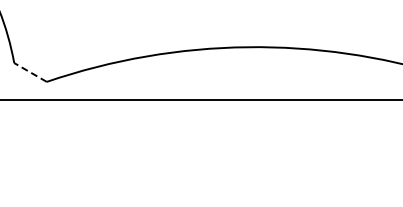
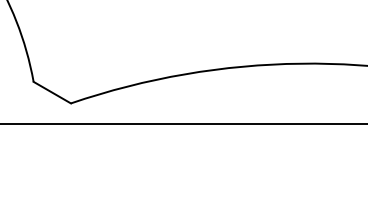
line: (30, 72) -> (52, 92), dashed -> solid

